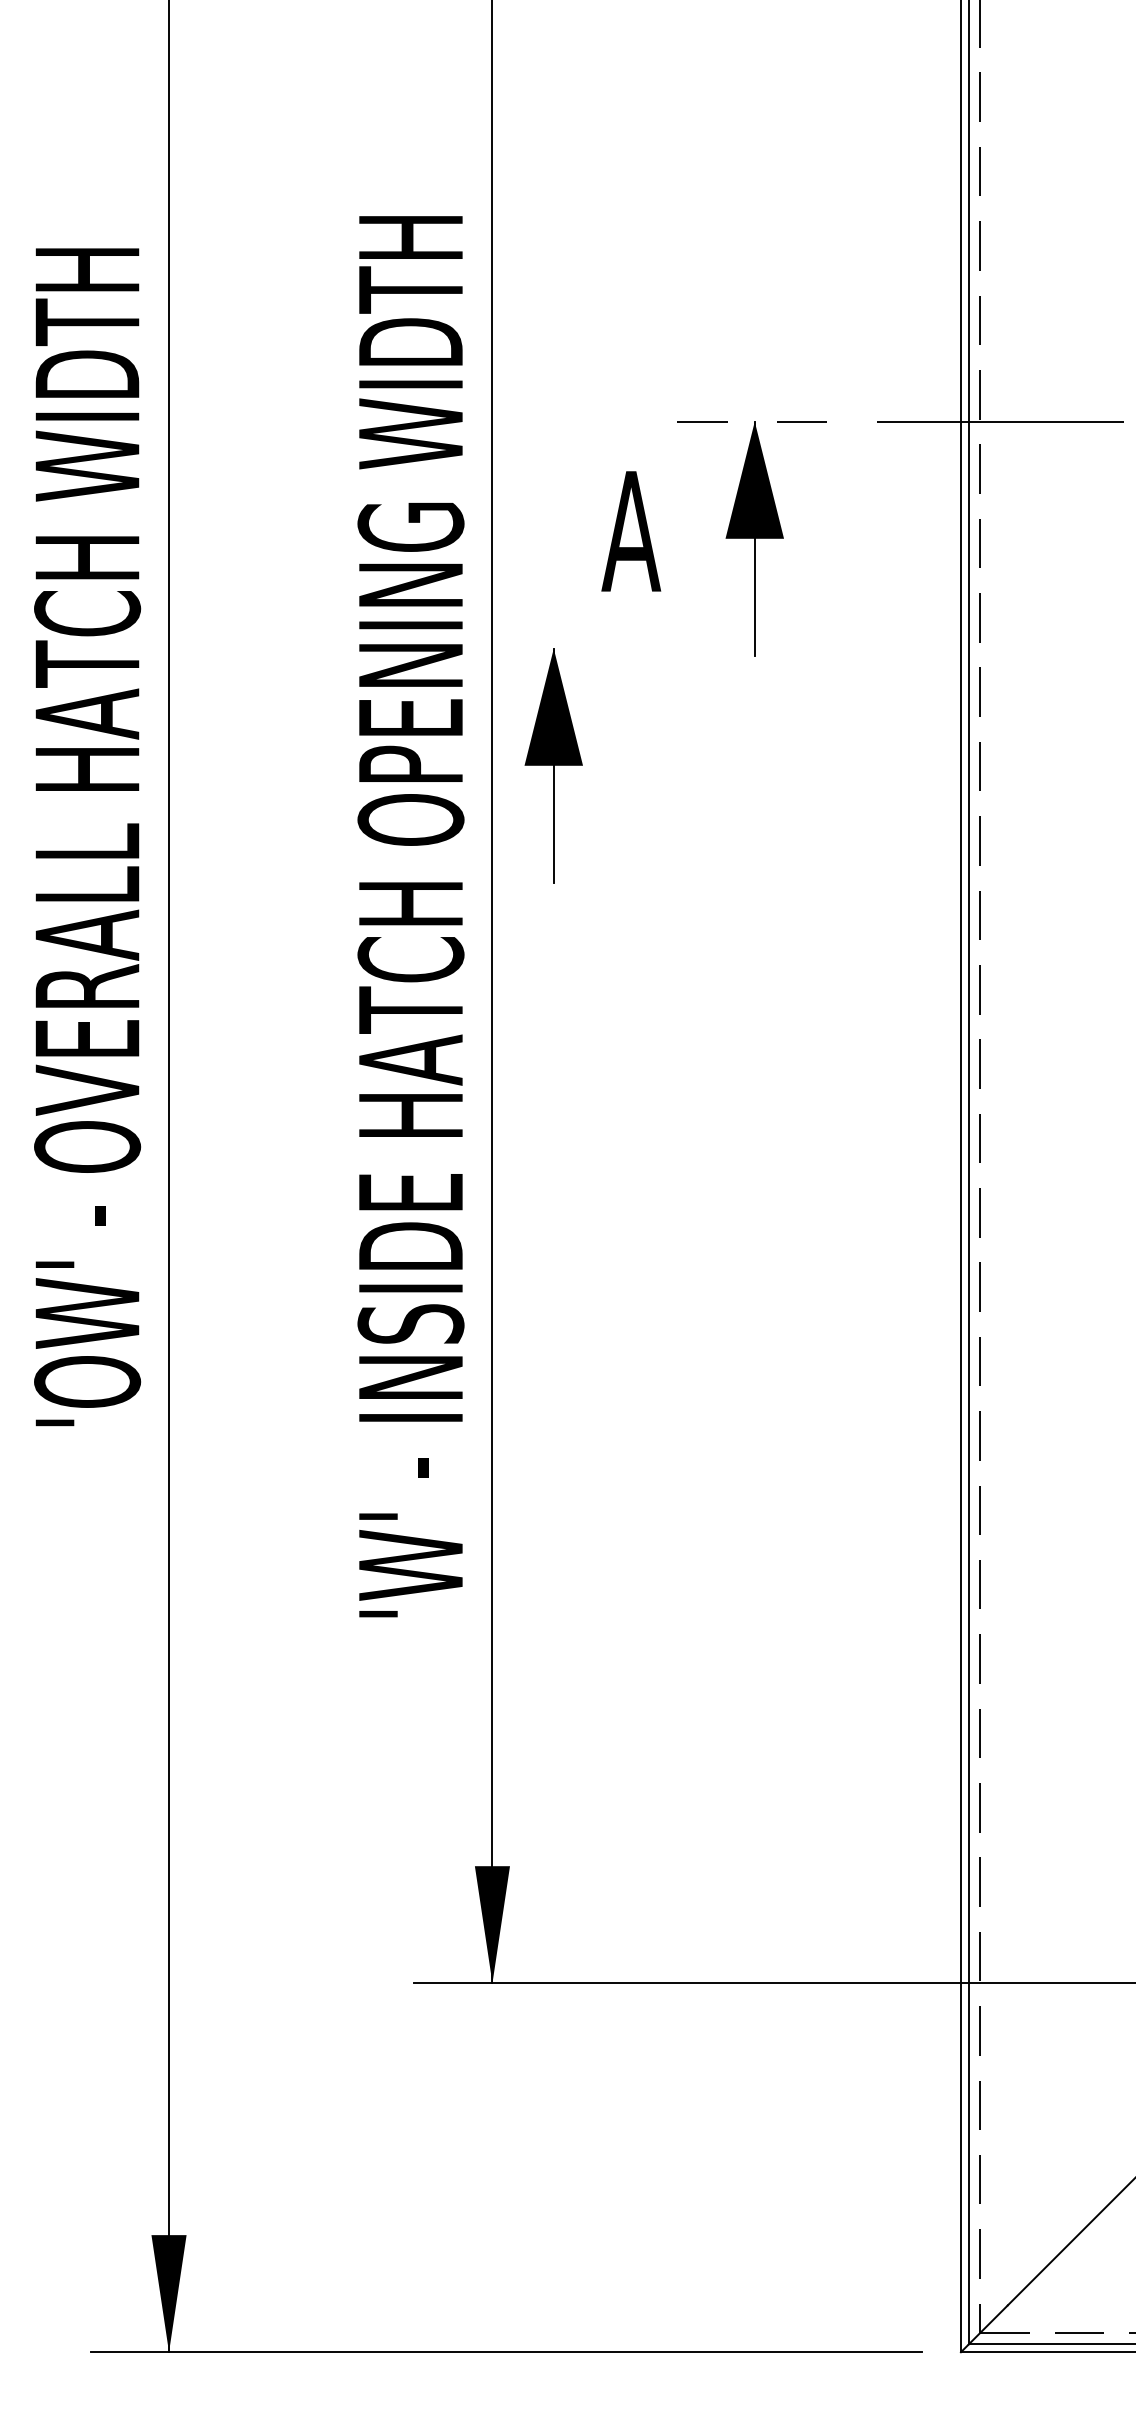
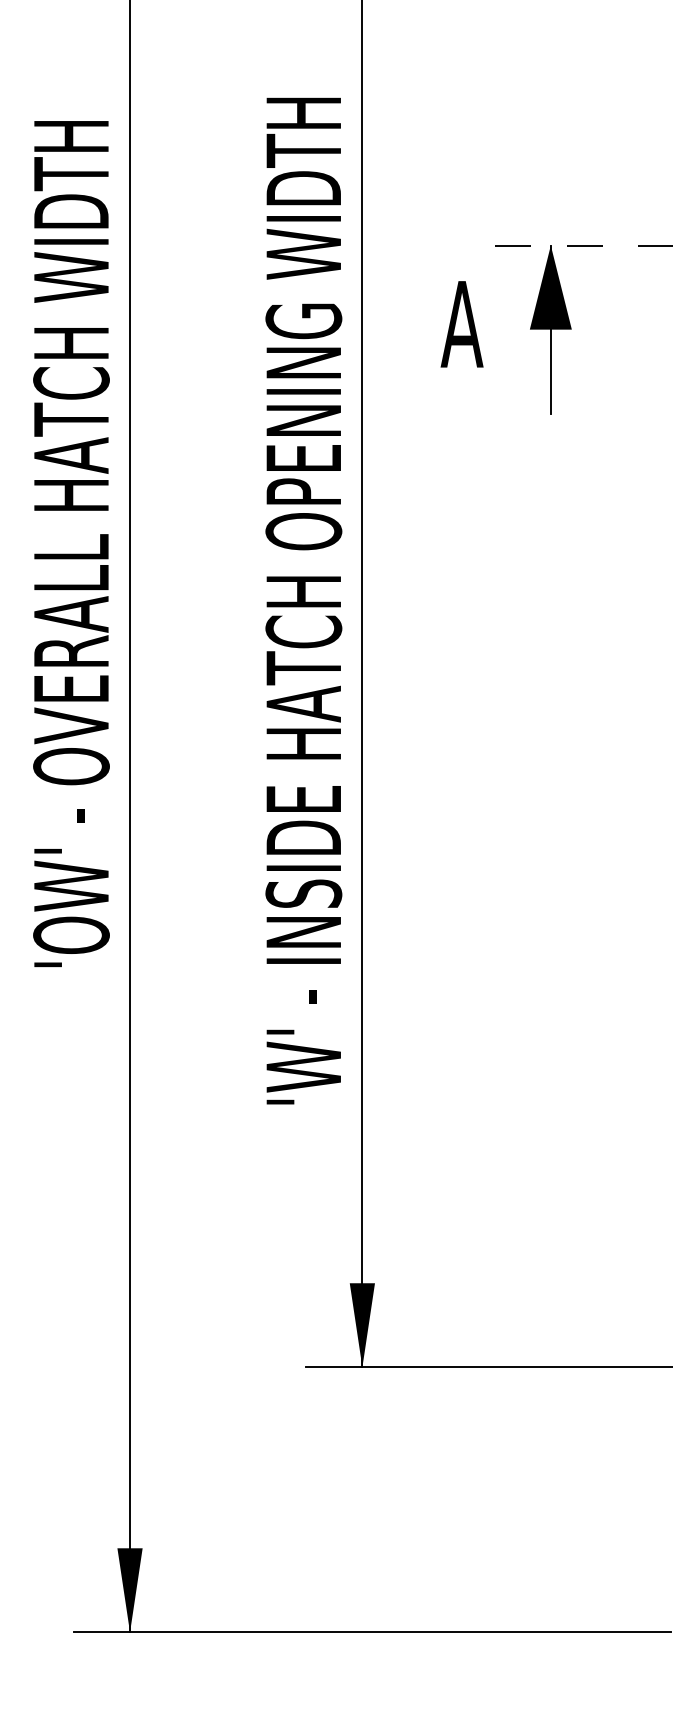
part: (553, 765) -> (406, 492), removed

